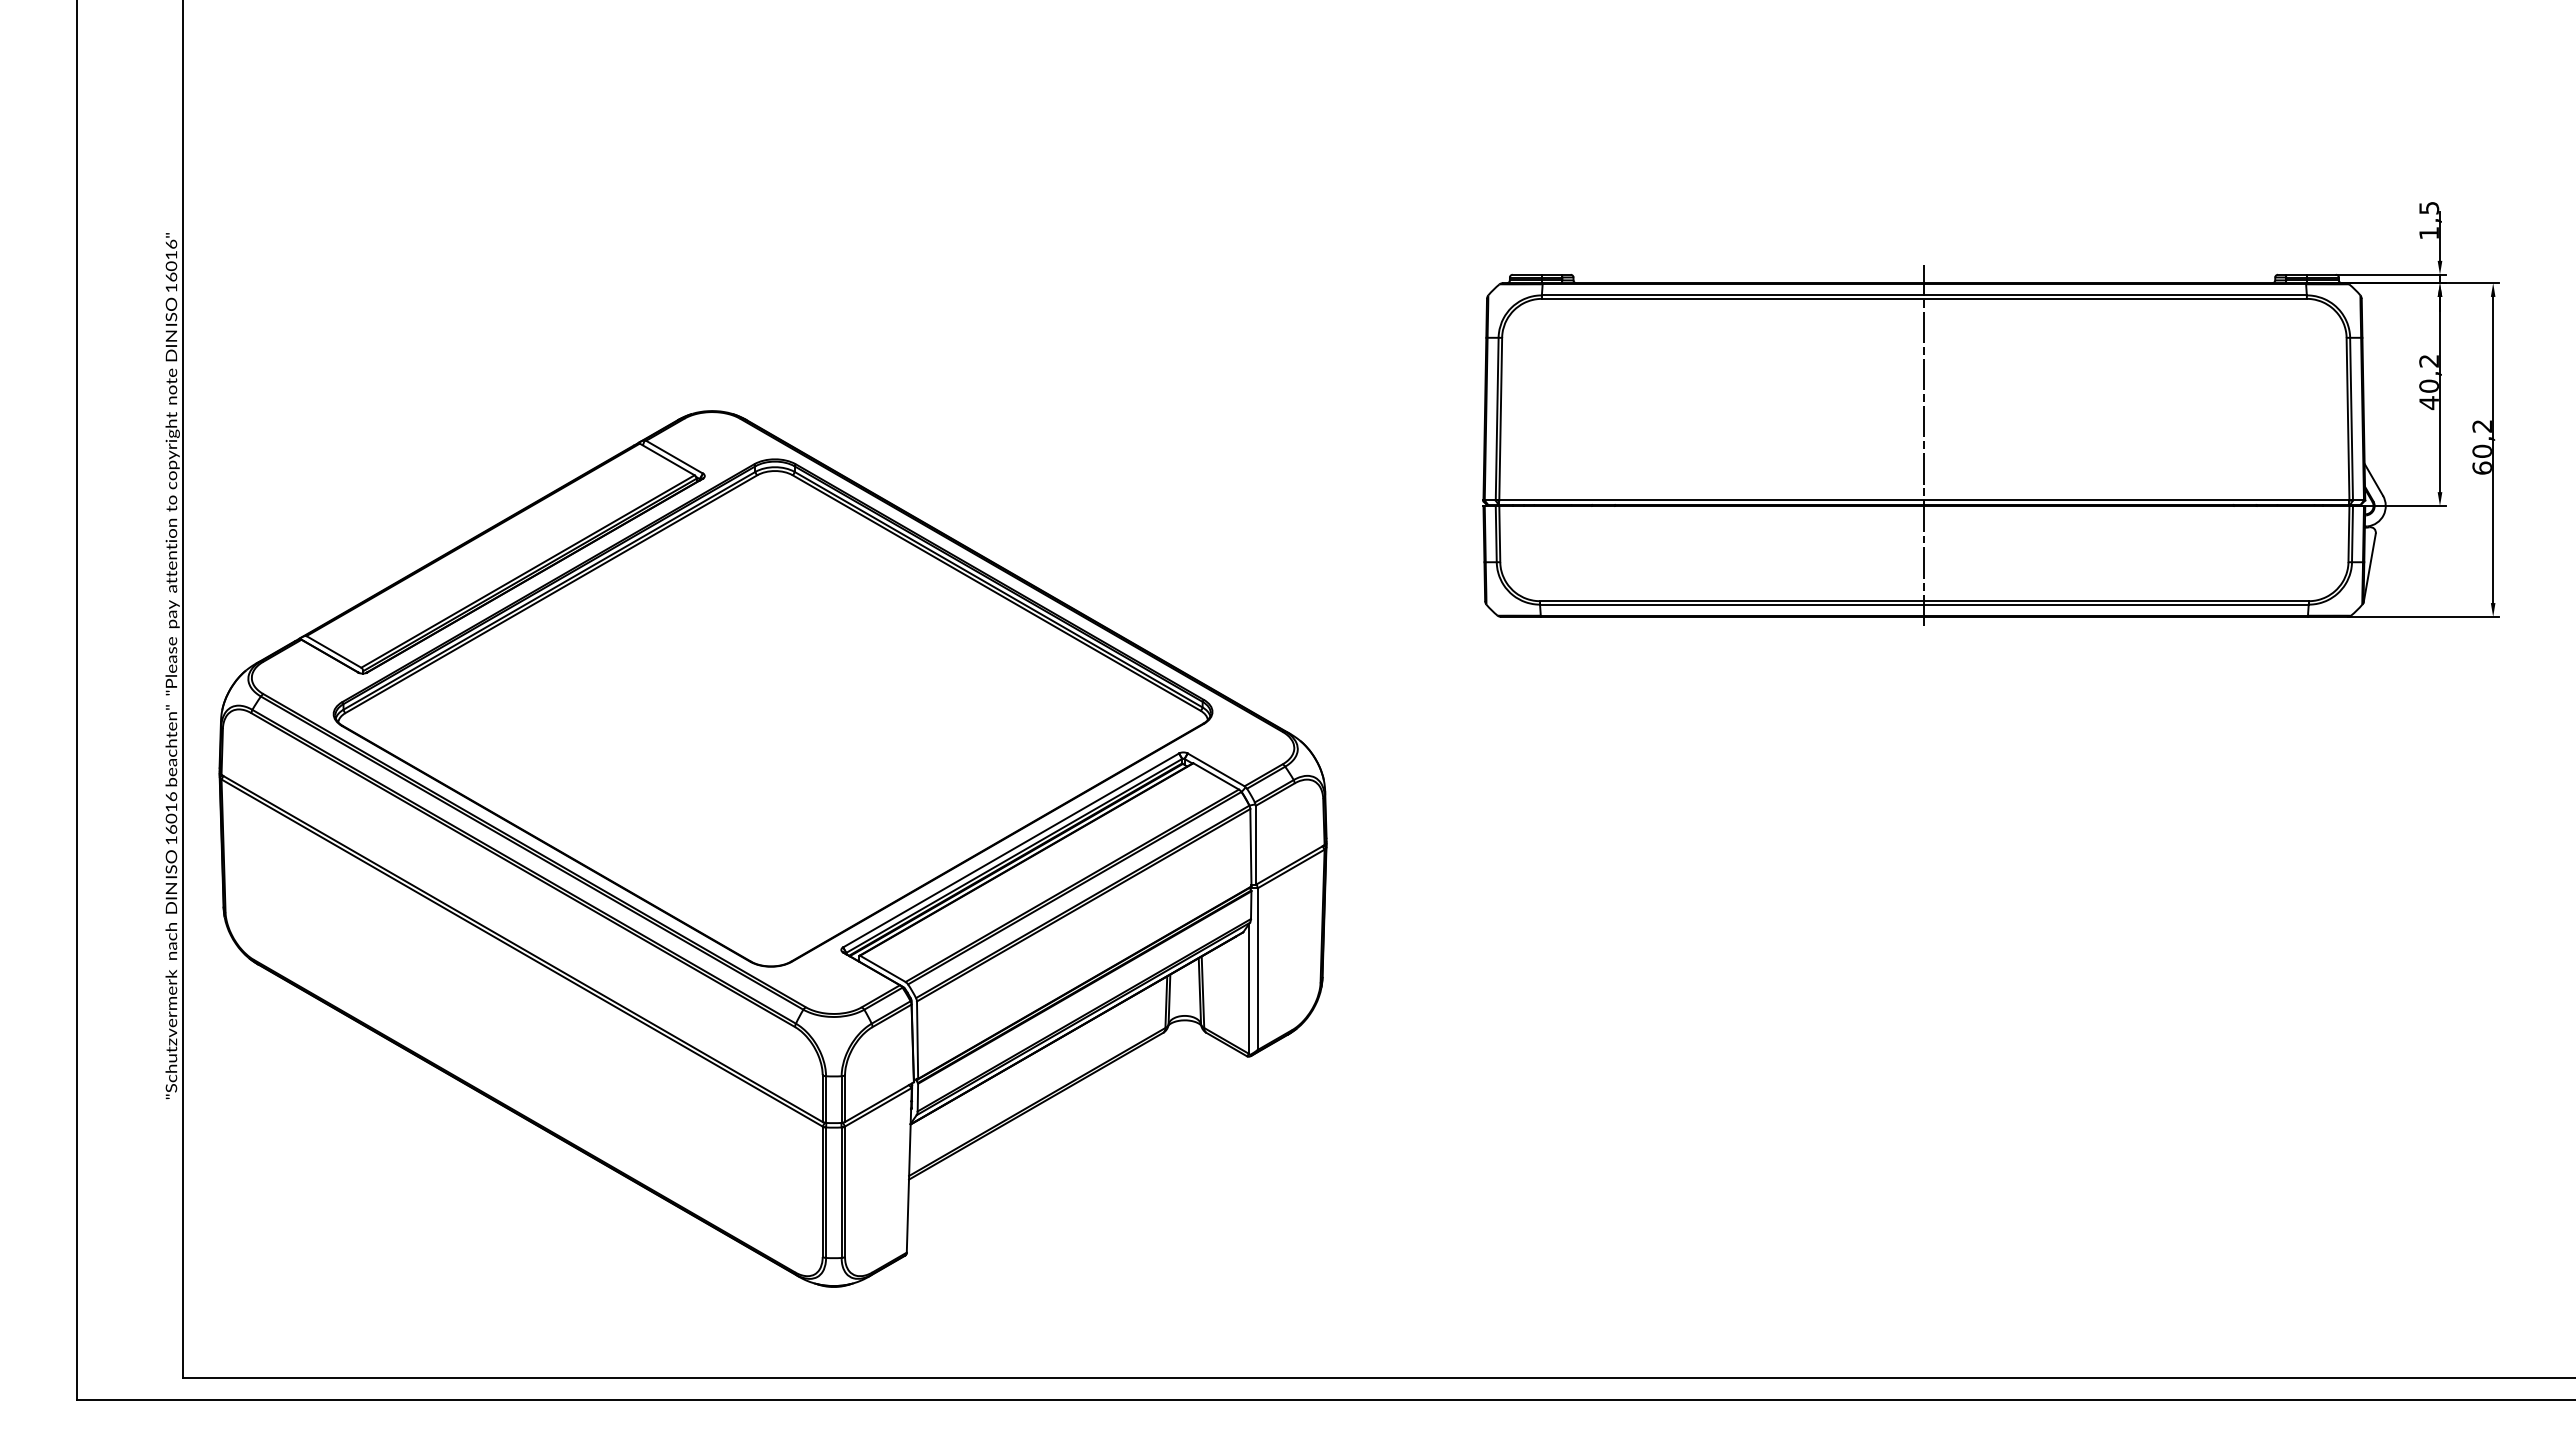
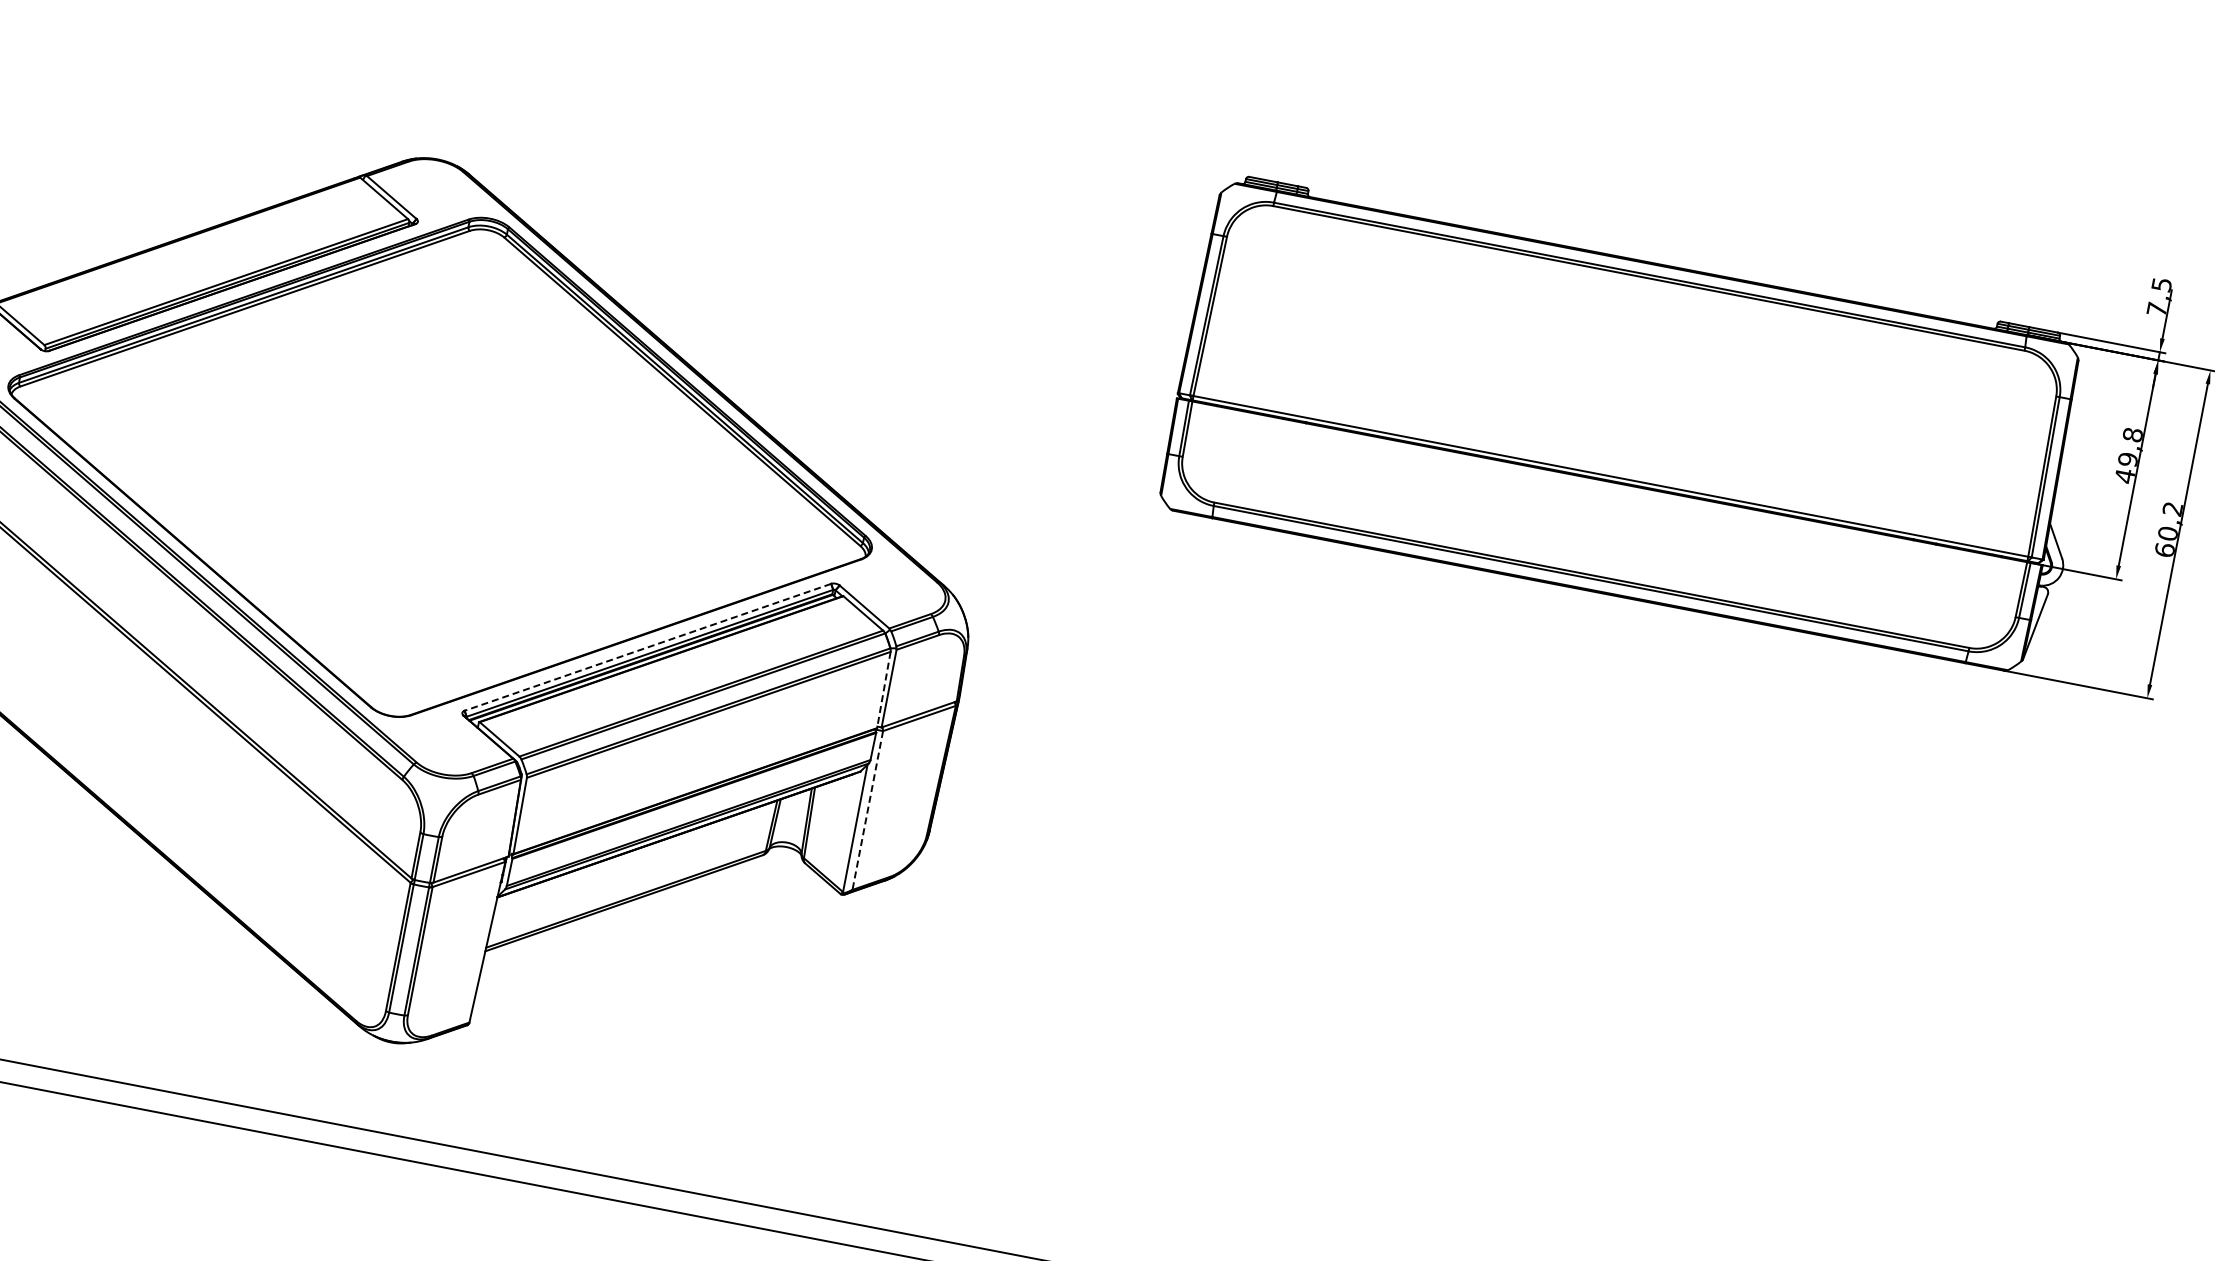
text: (2428, 233) -> (2156, 309), 1,5 -> 7,5
text: (2428, 373) -> (2129, 447), 40,2 -> 49,8
line: (1924, 444) -> (1621, 421), removed
line: (1250, 847) -> (883, 689), solid -> dashed
line: (1011, 850) -> (648, 647), solid -> dashed
line: (1257, 969) -> (867, 810), solid -> dashed

